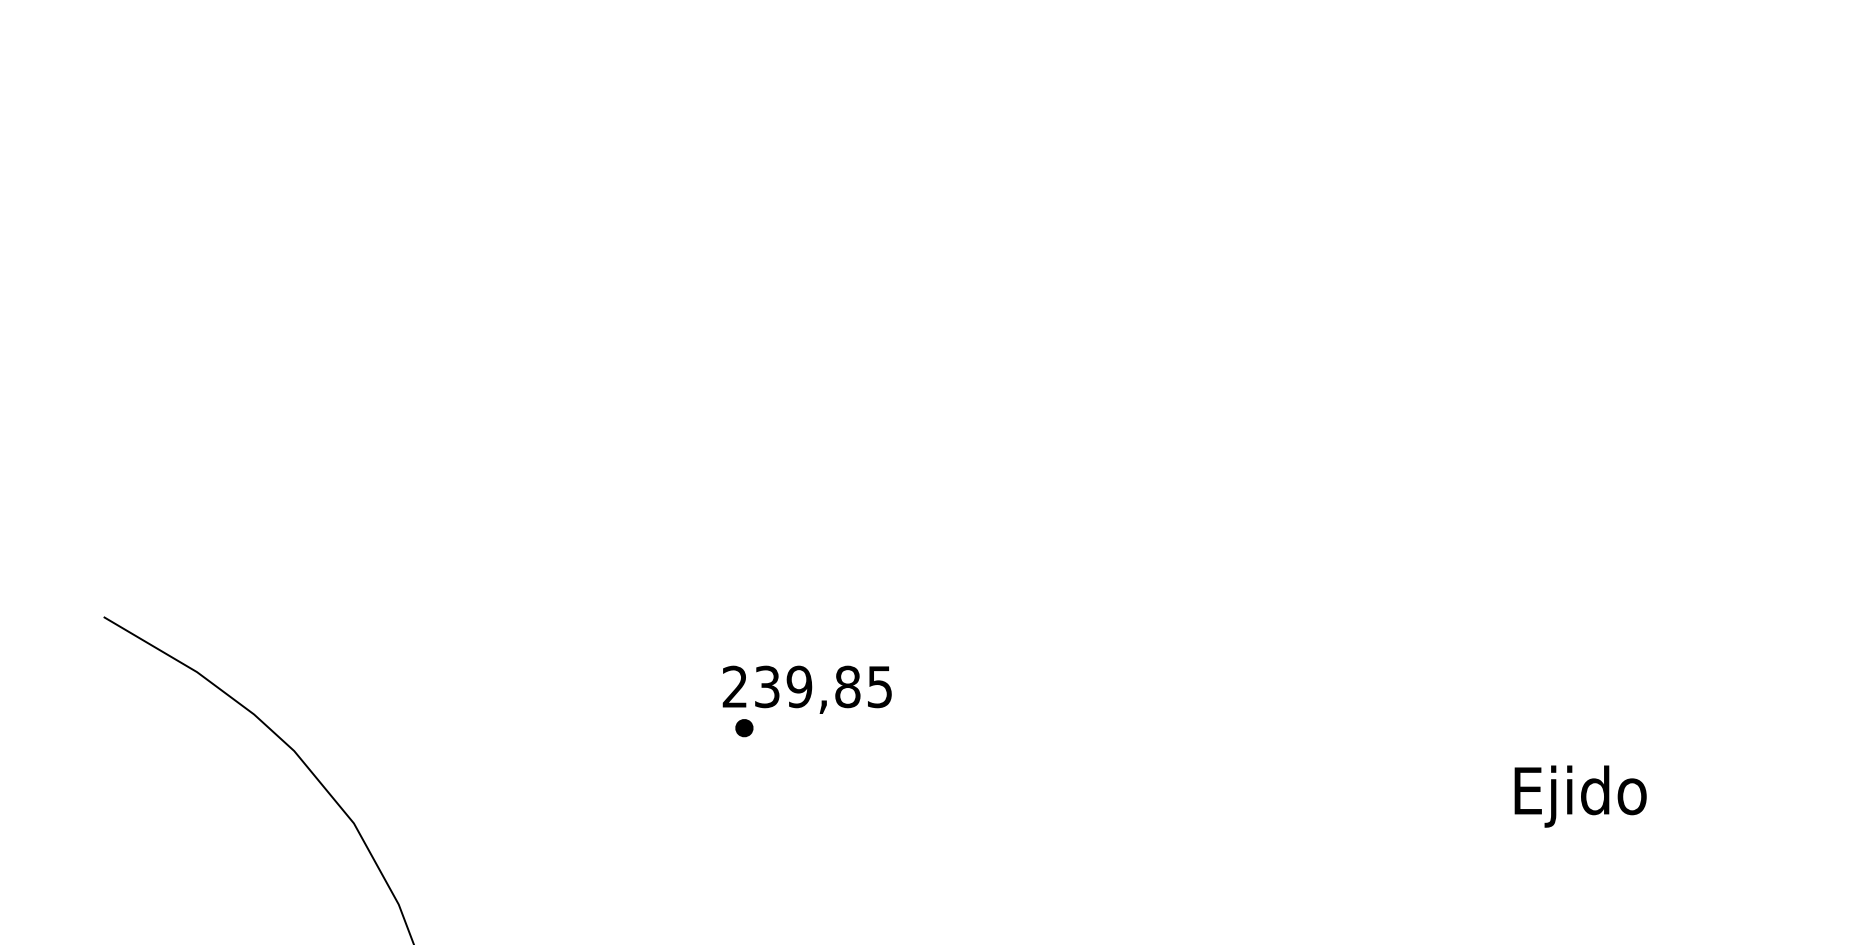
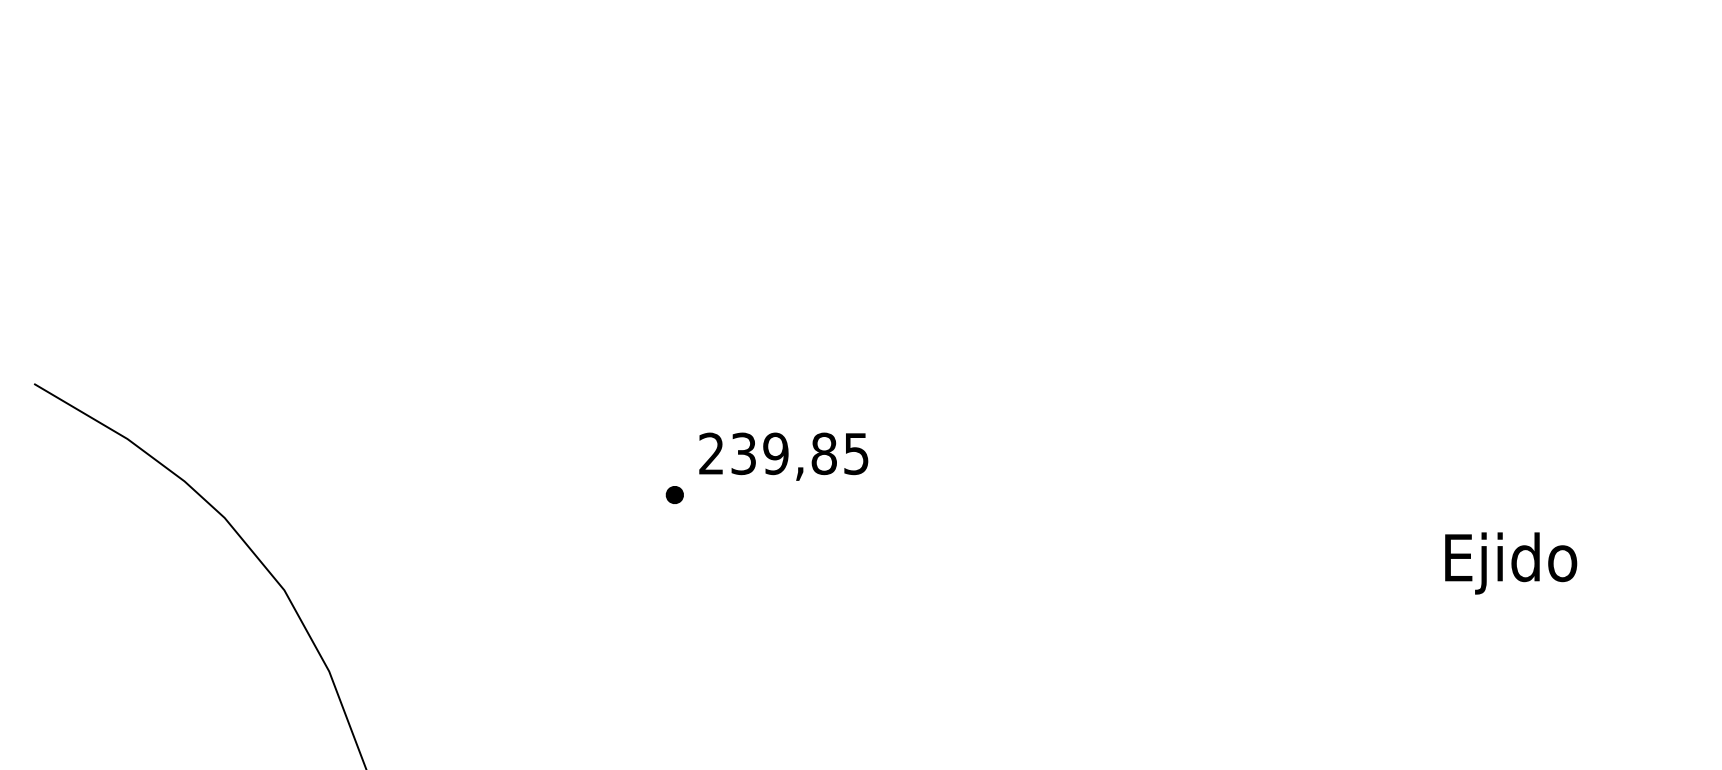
text: (806, 689) -> (782, 456), moved

